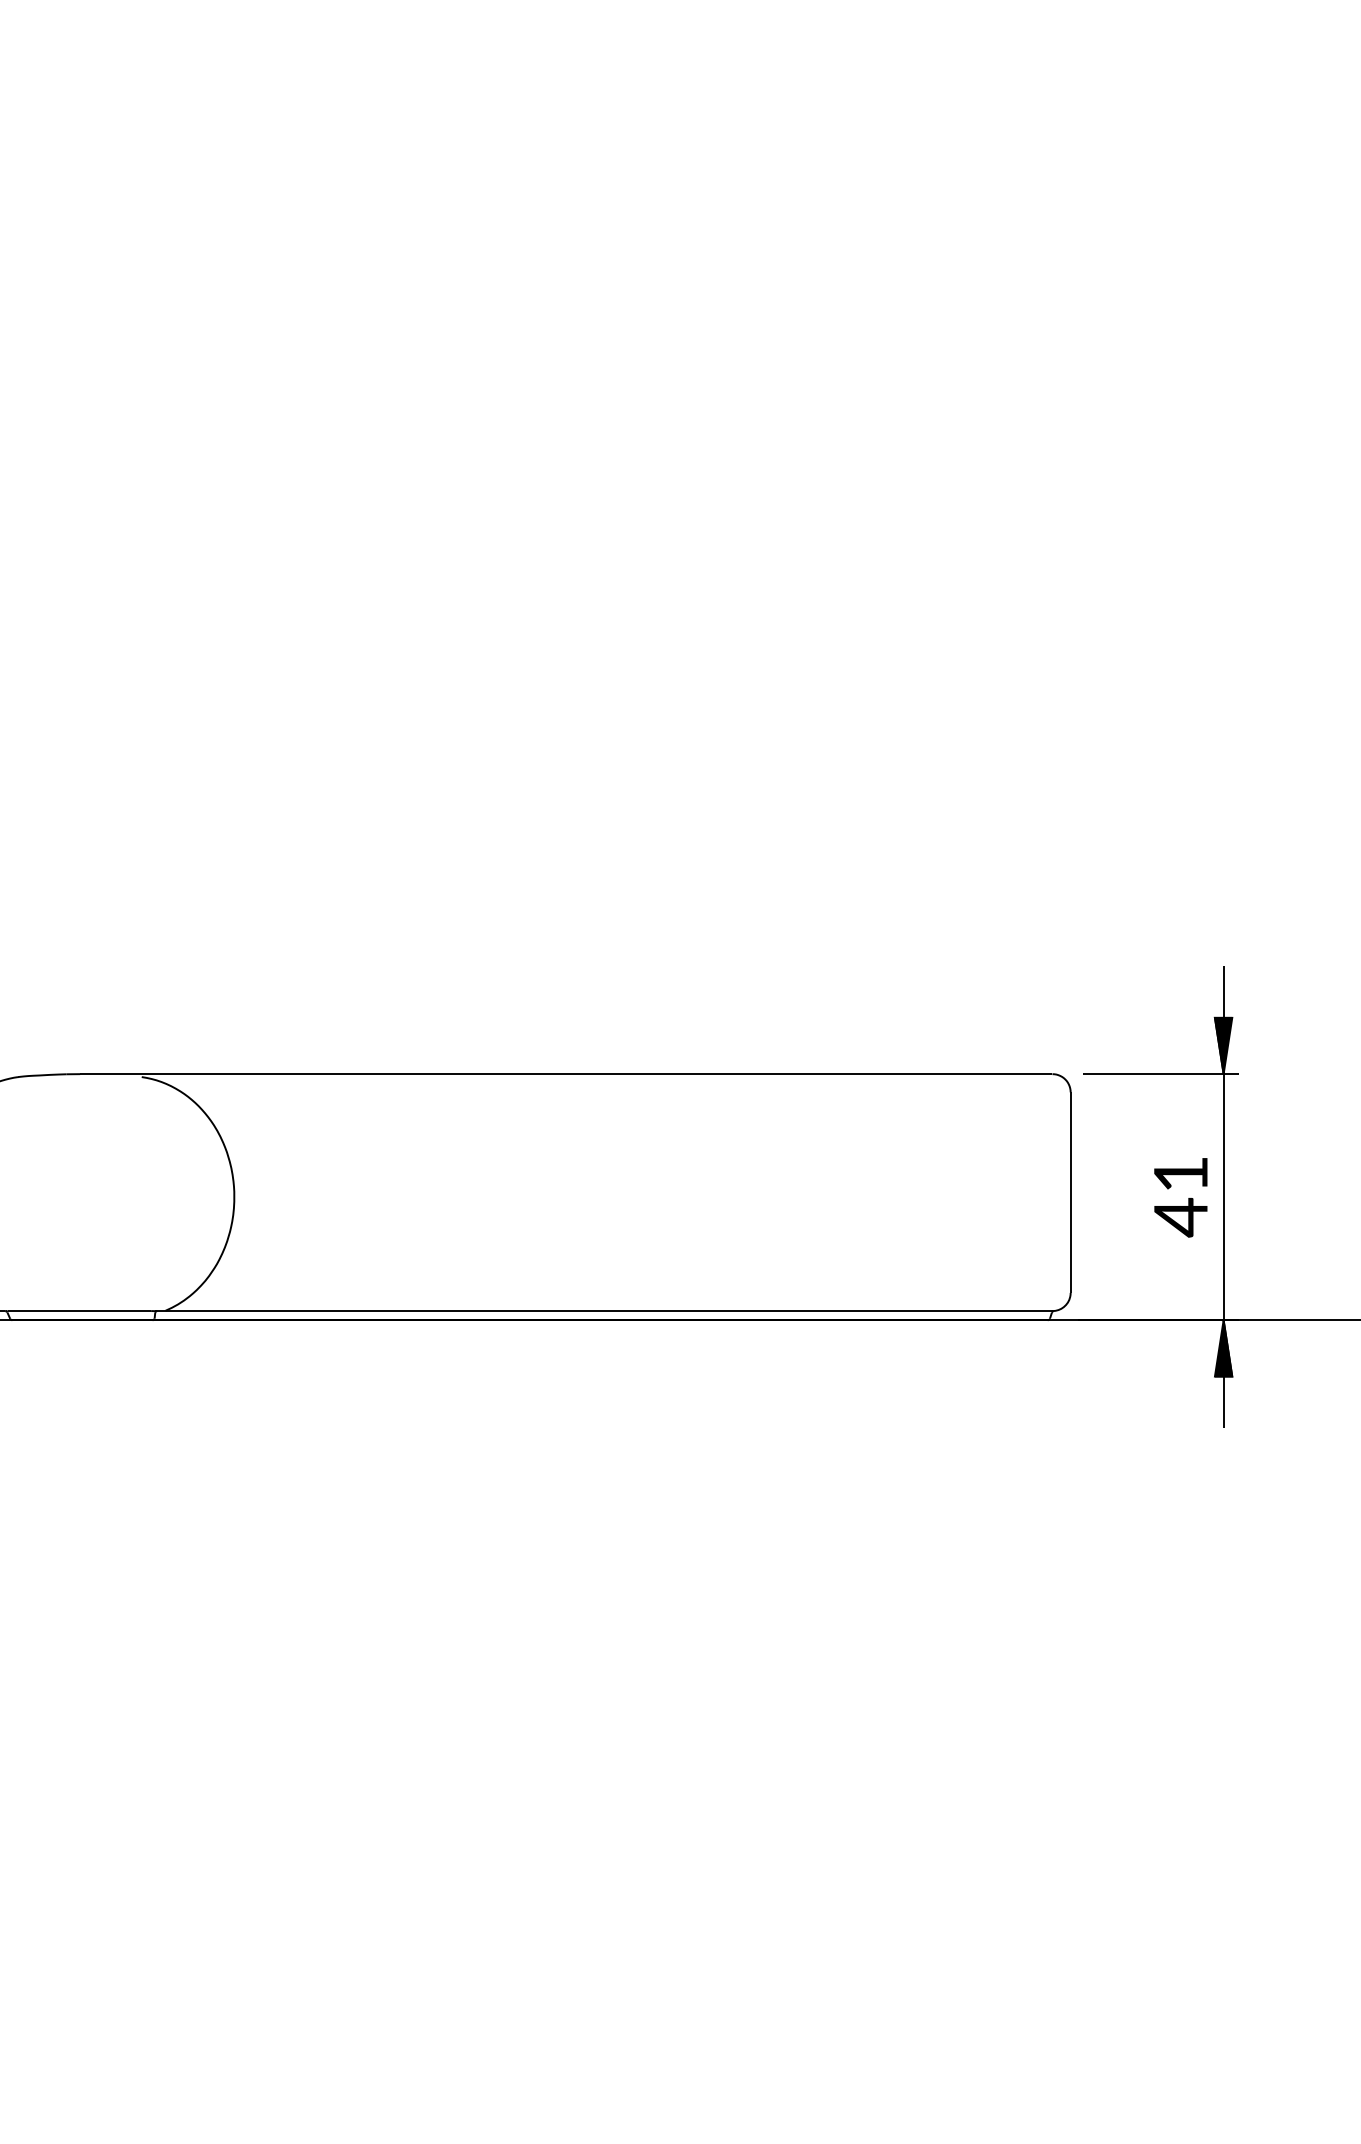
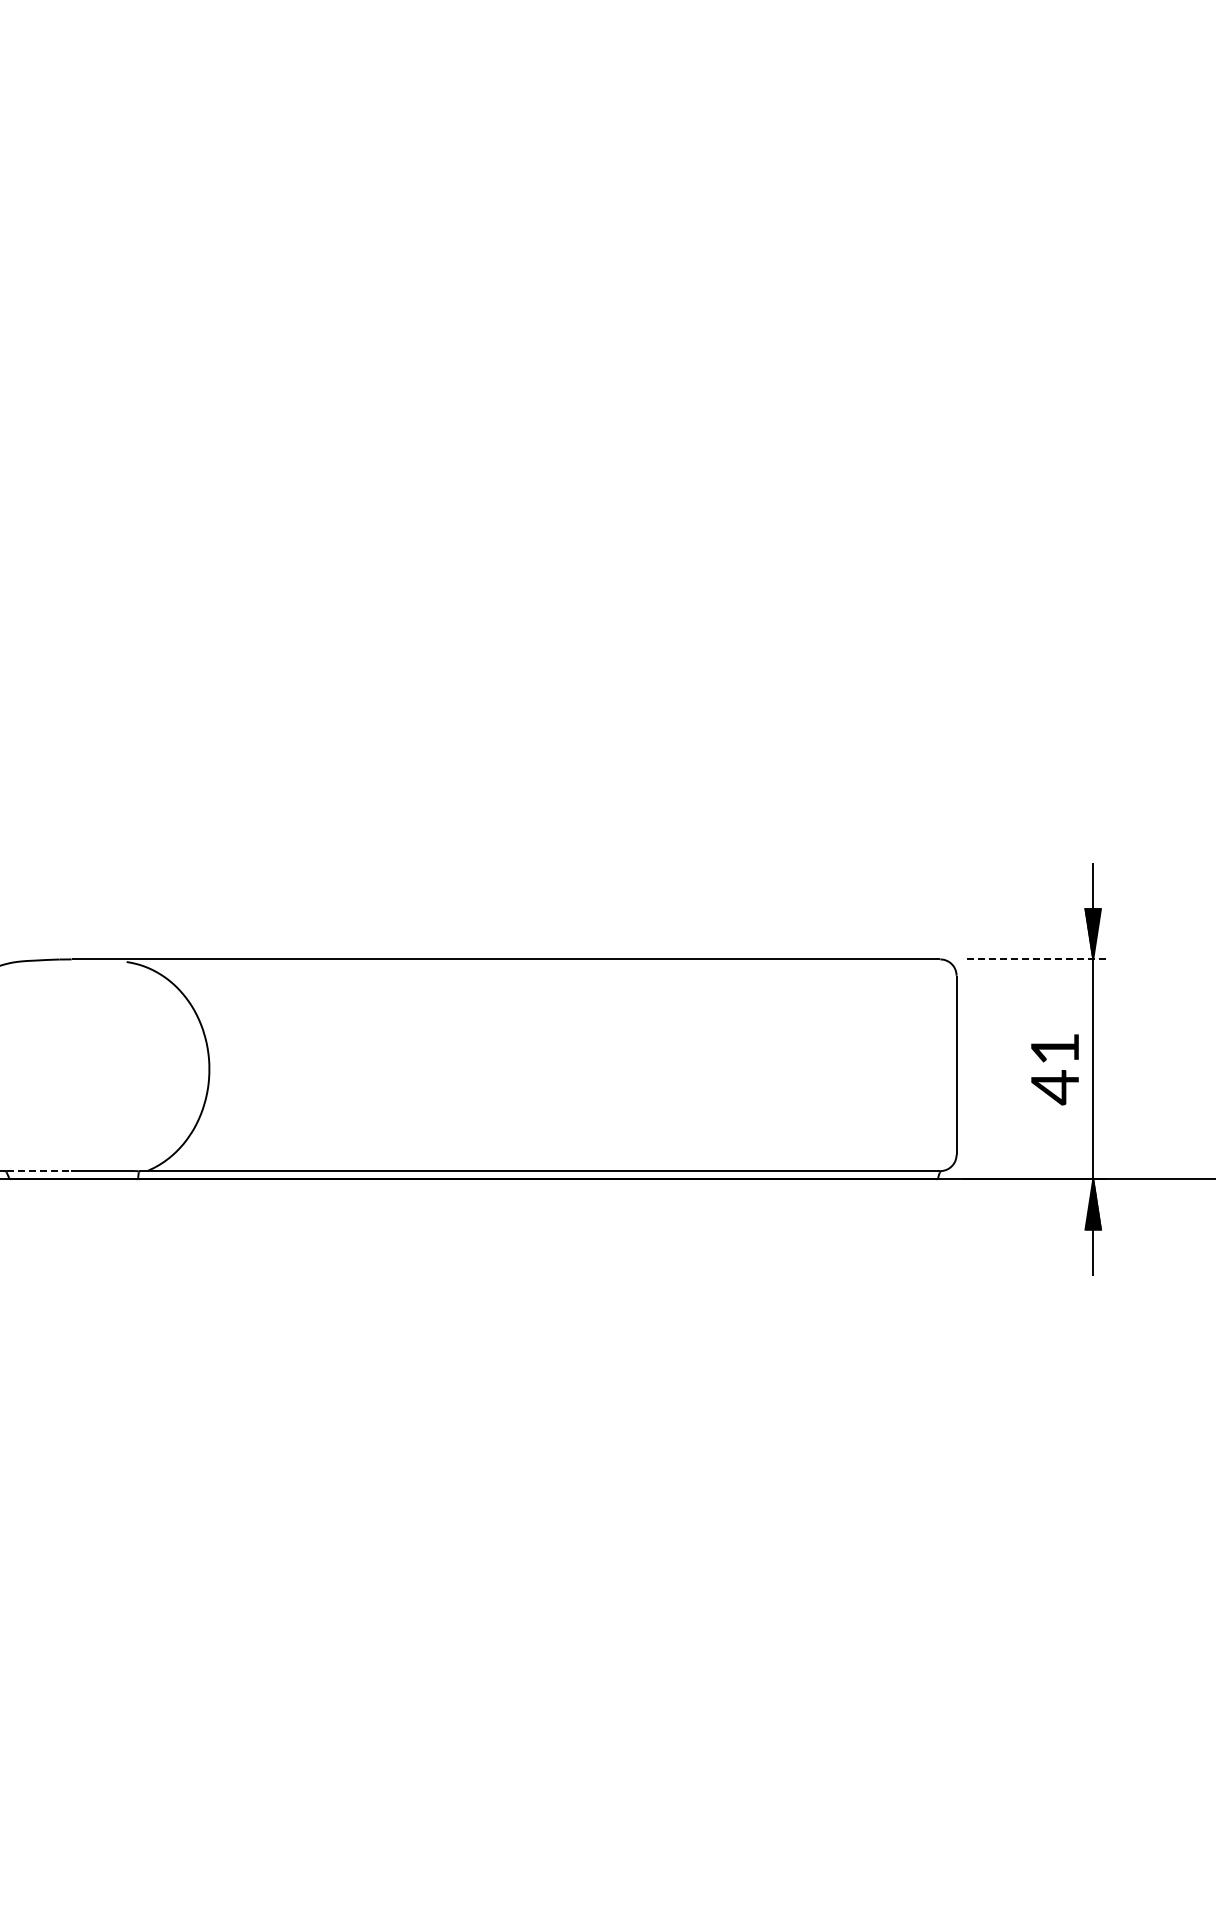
line: (1161, 1074) -> (1037, 959), solid -> dashed
line: (44, 1311) -> (39, 1171), solid -> dashed

